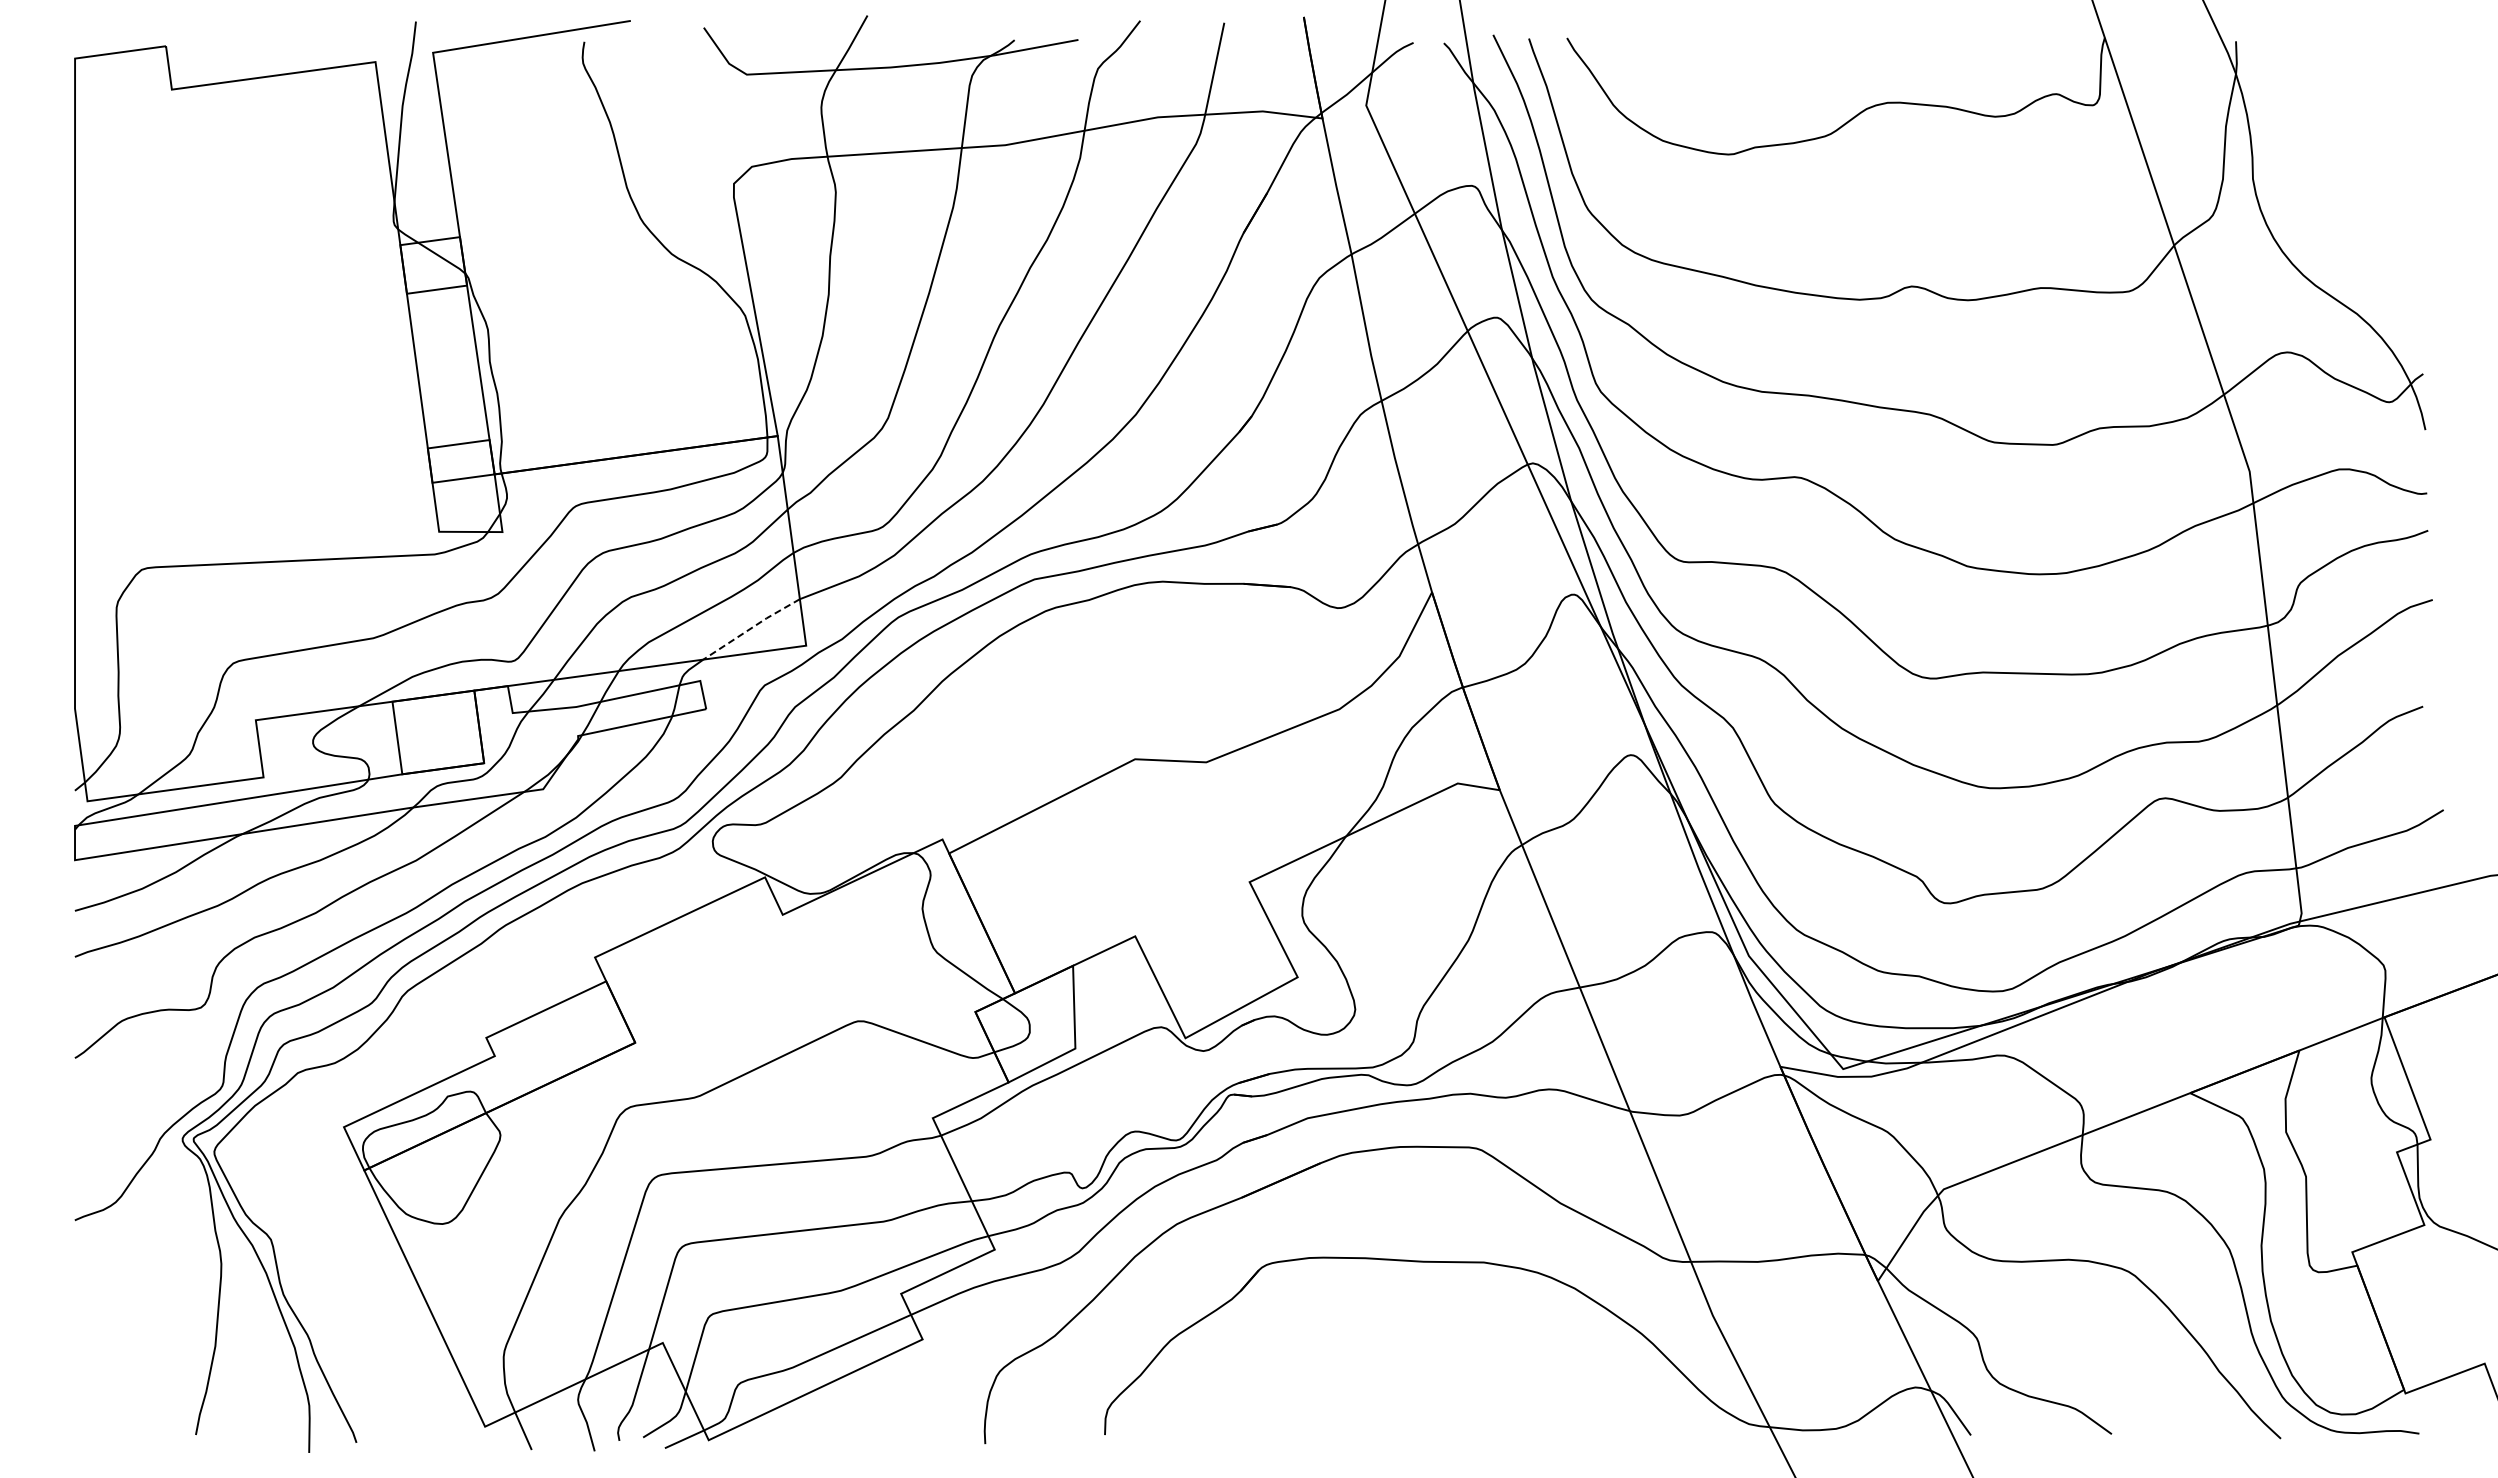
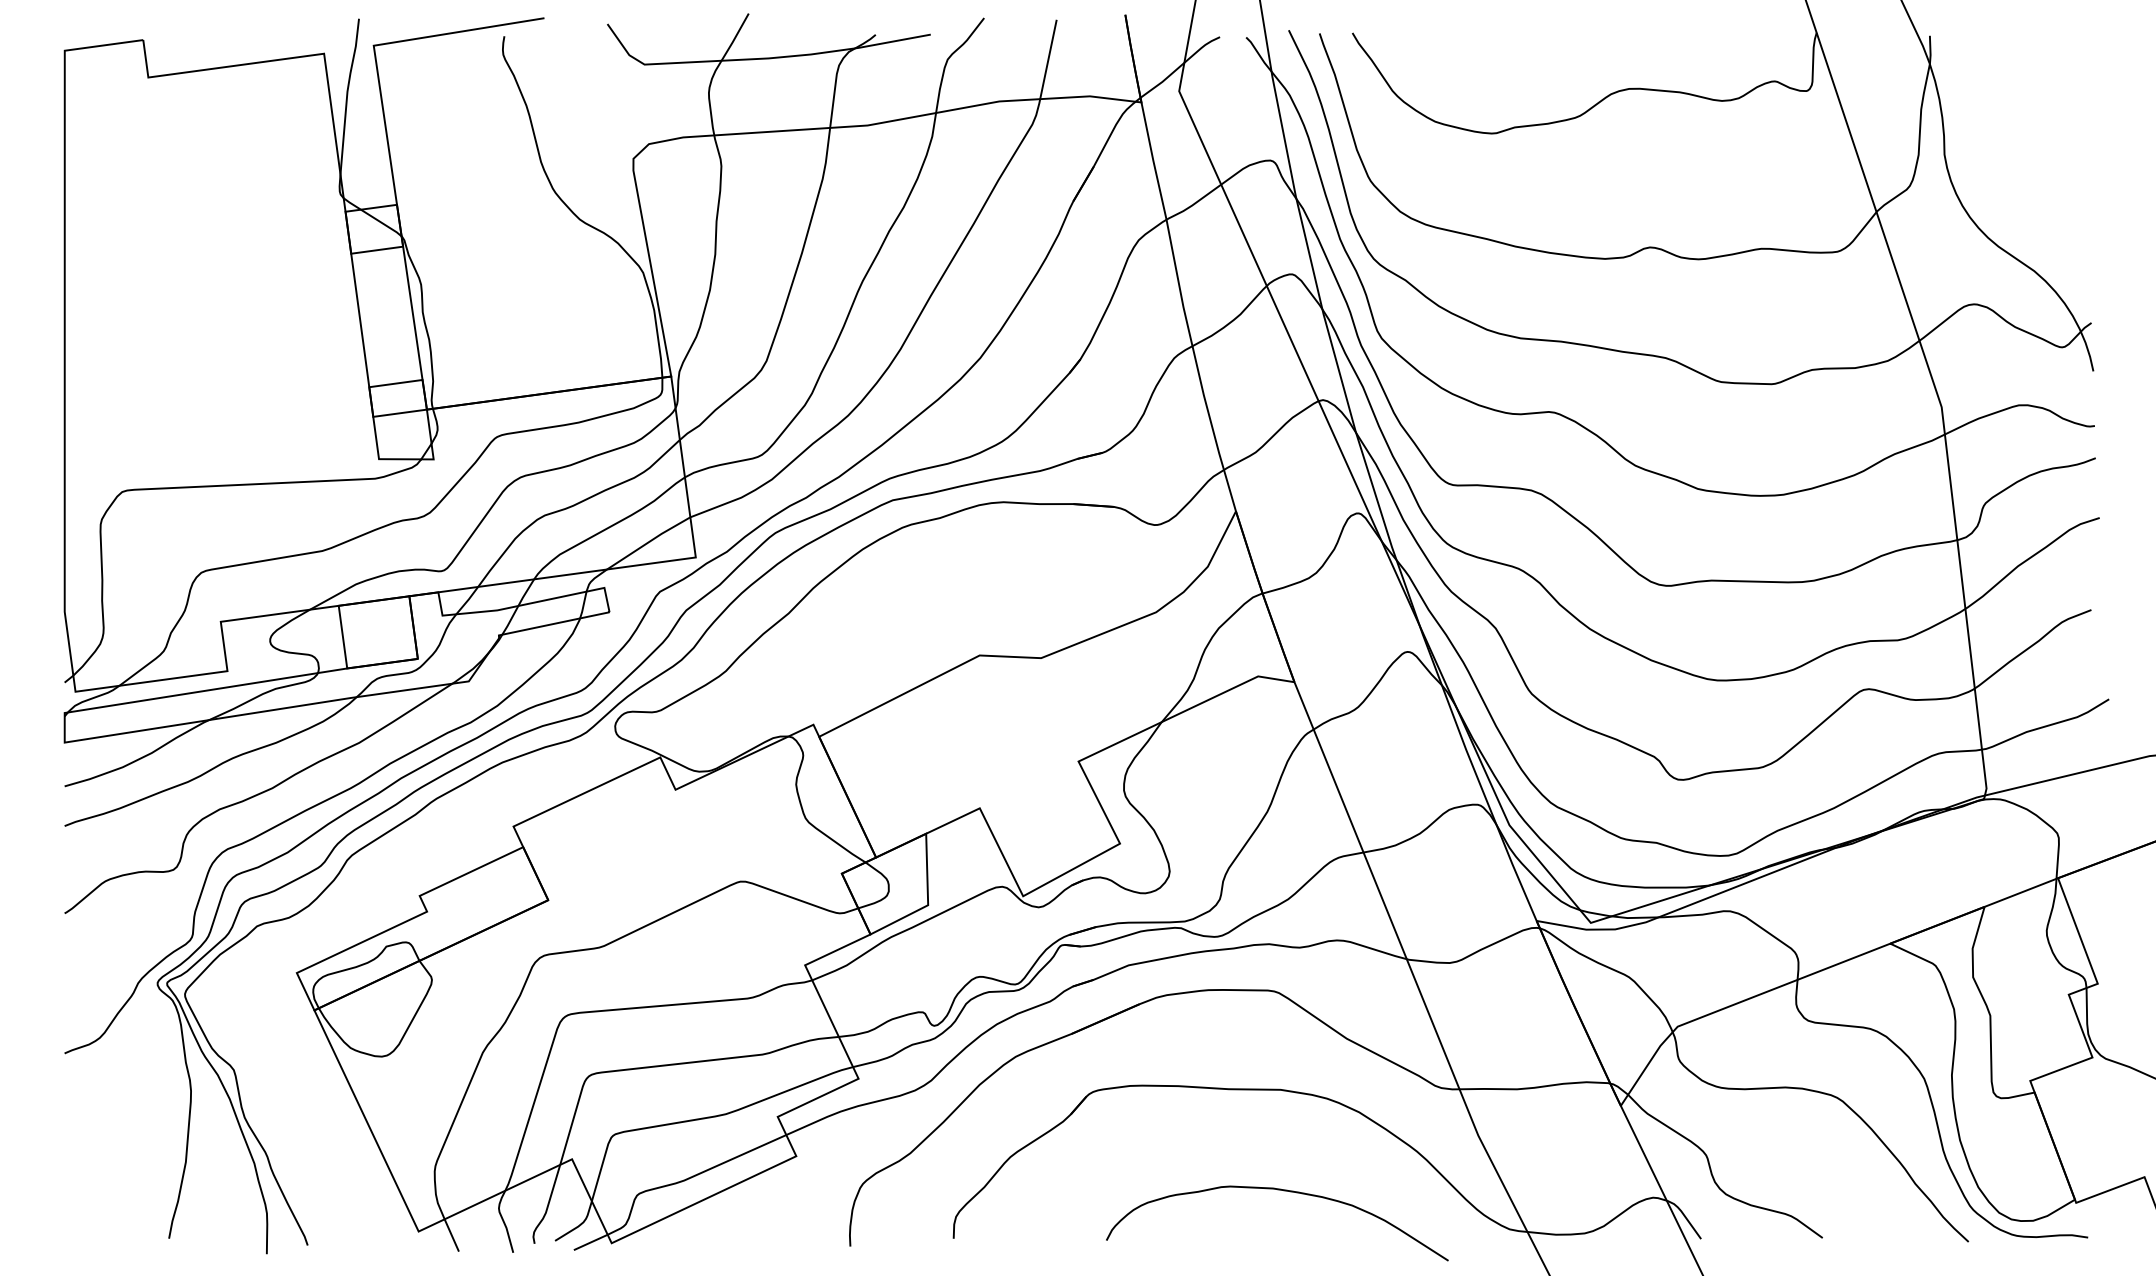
line: (751, 628) -> (648, 542), dashed -> solid
curve: (1483, 1379) -> (1280, 1190), added

